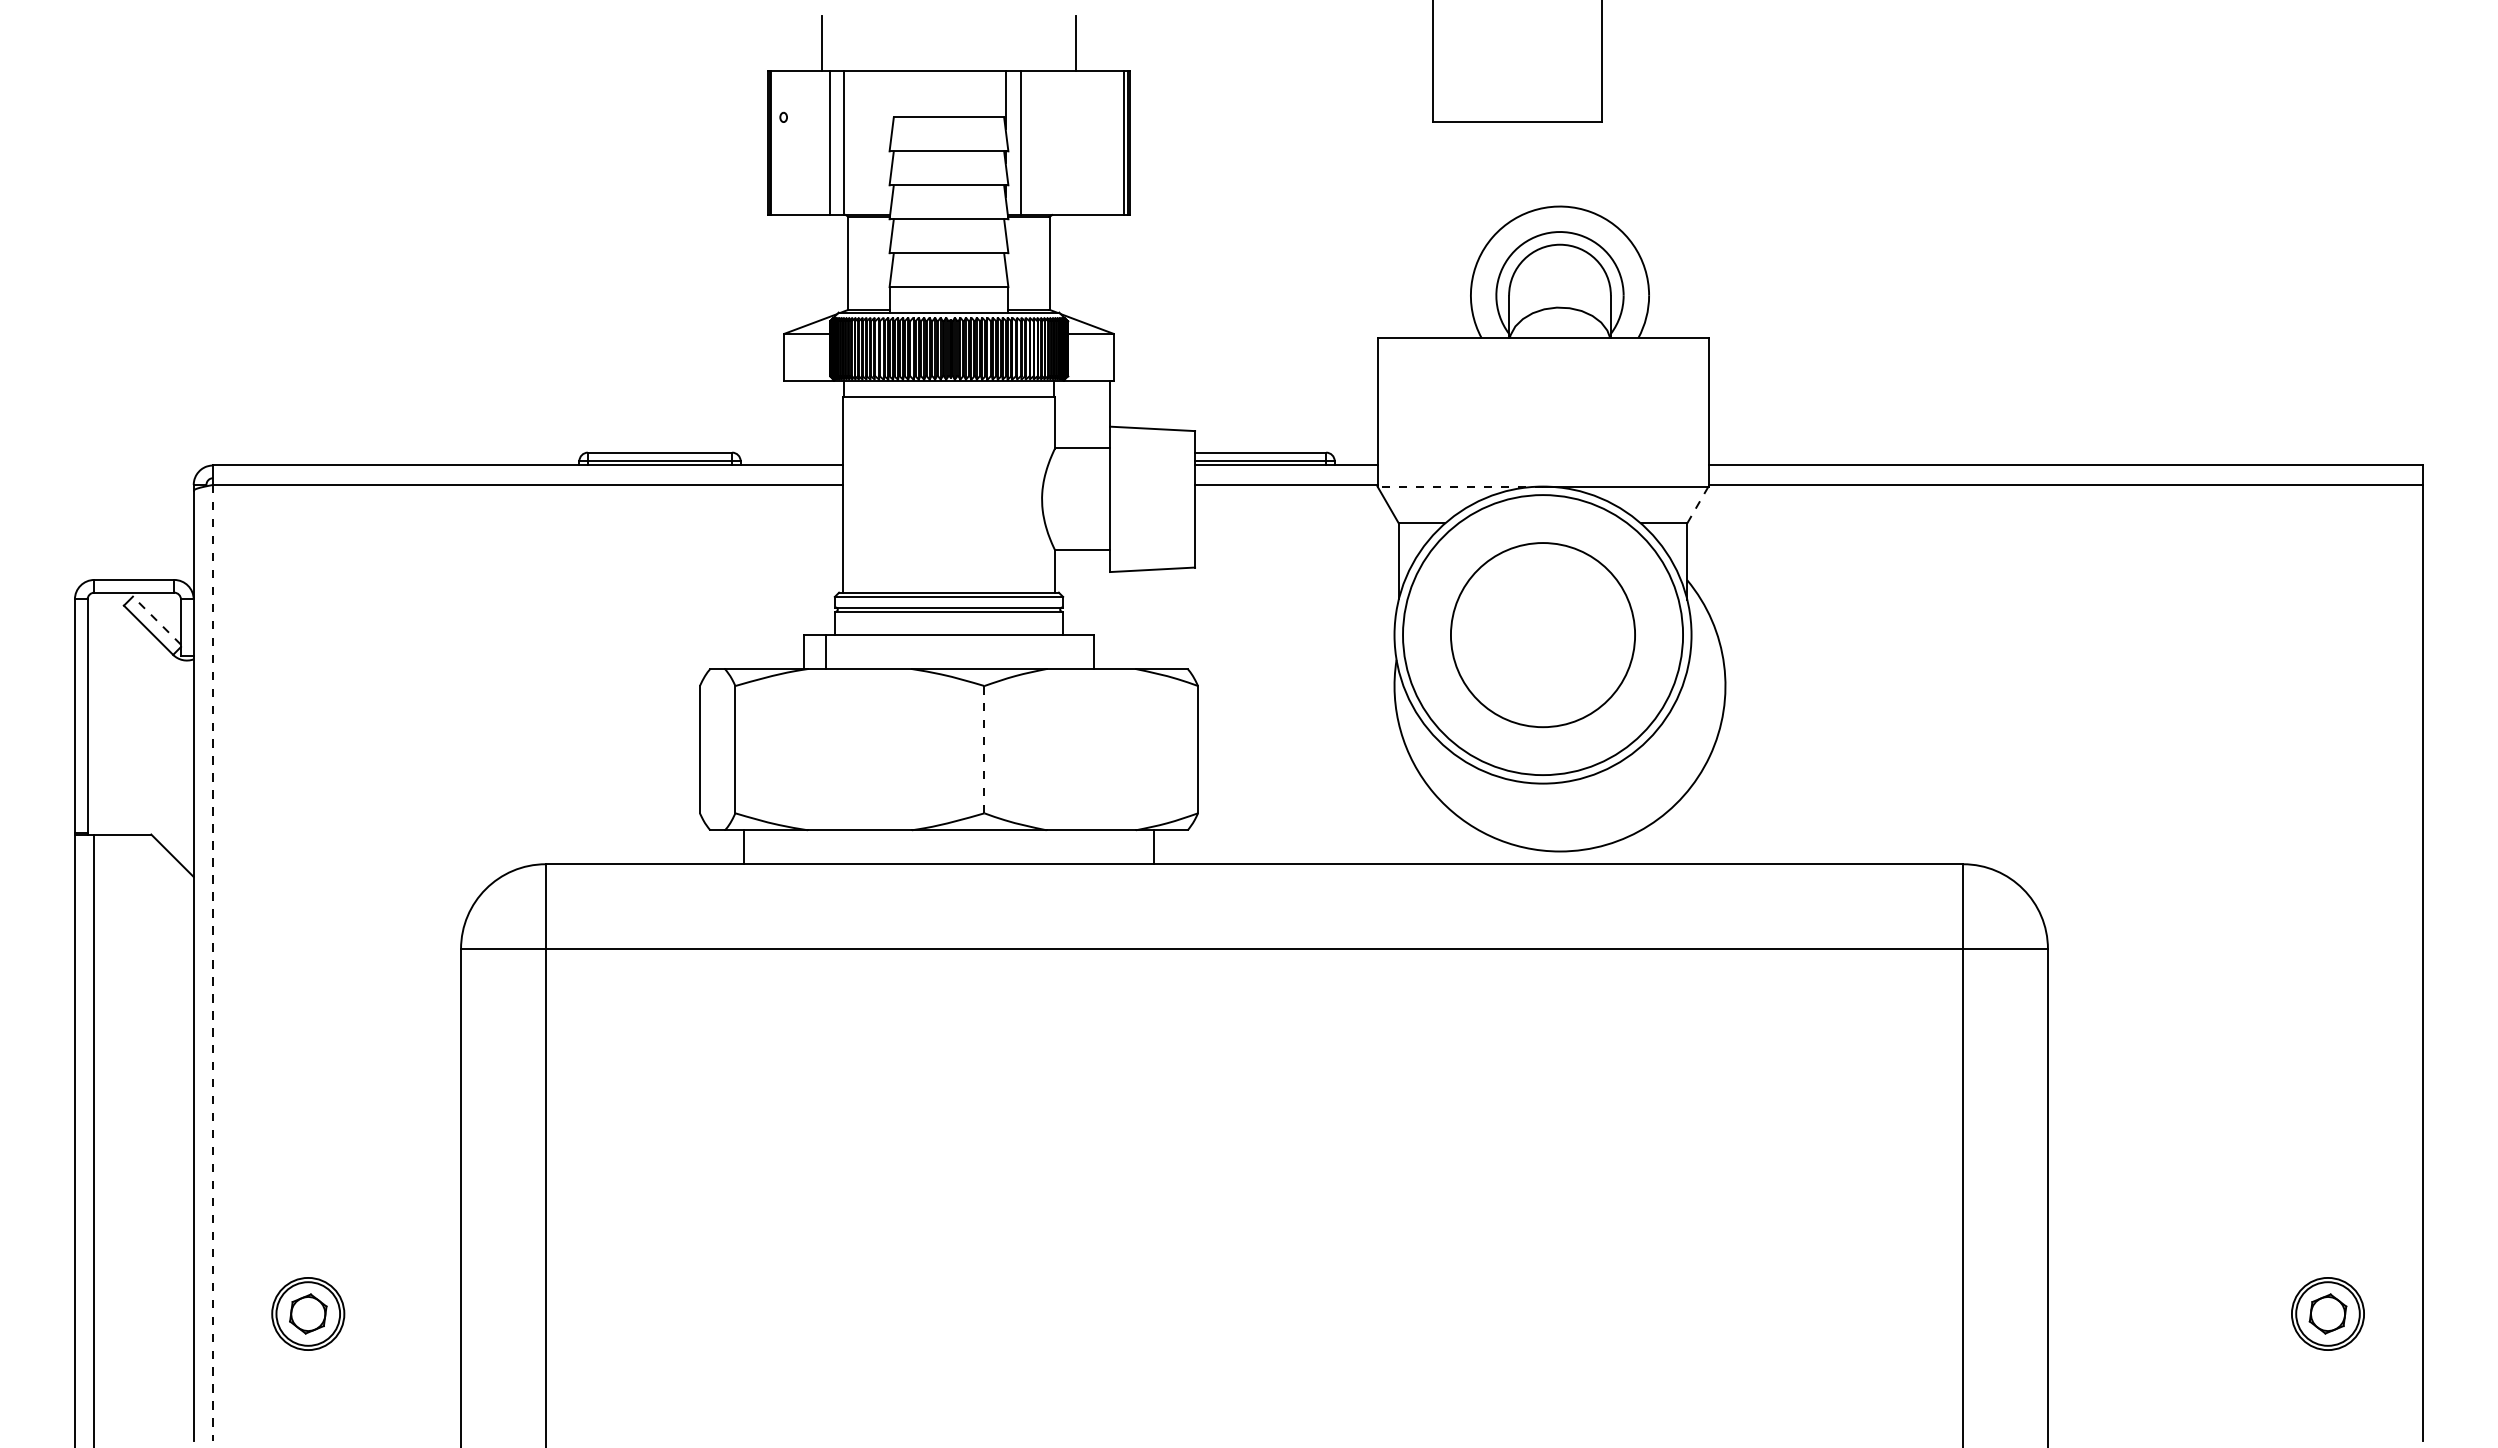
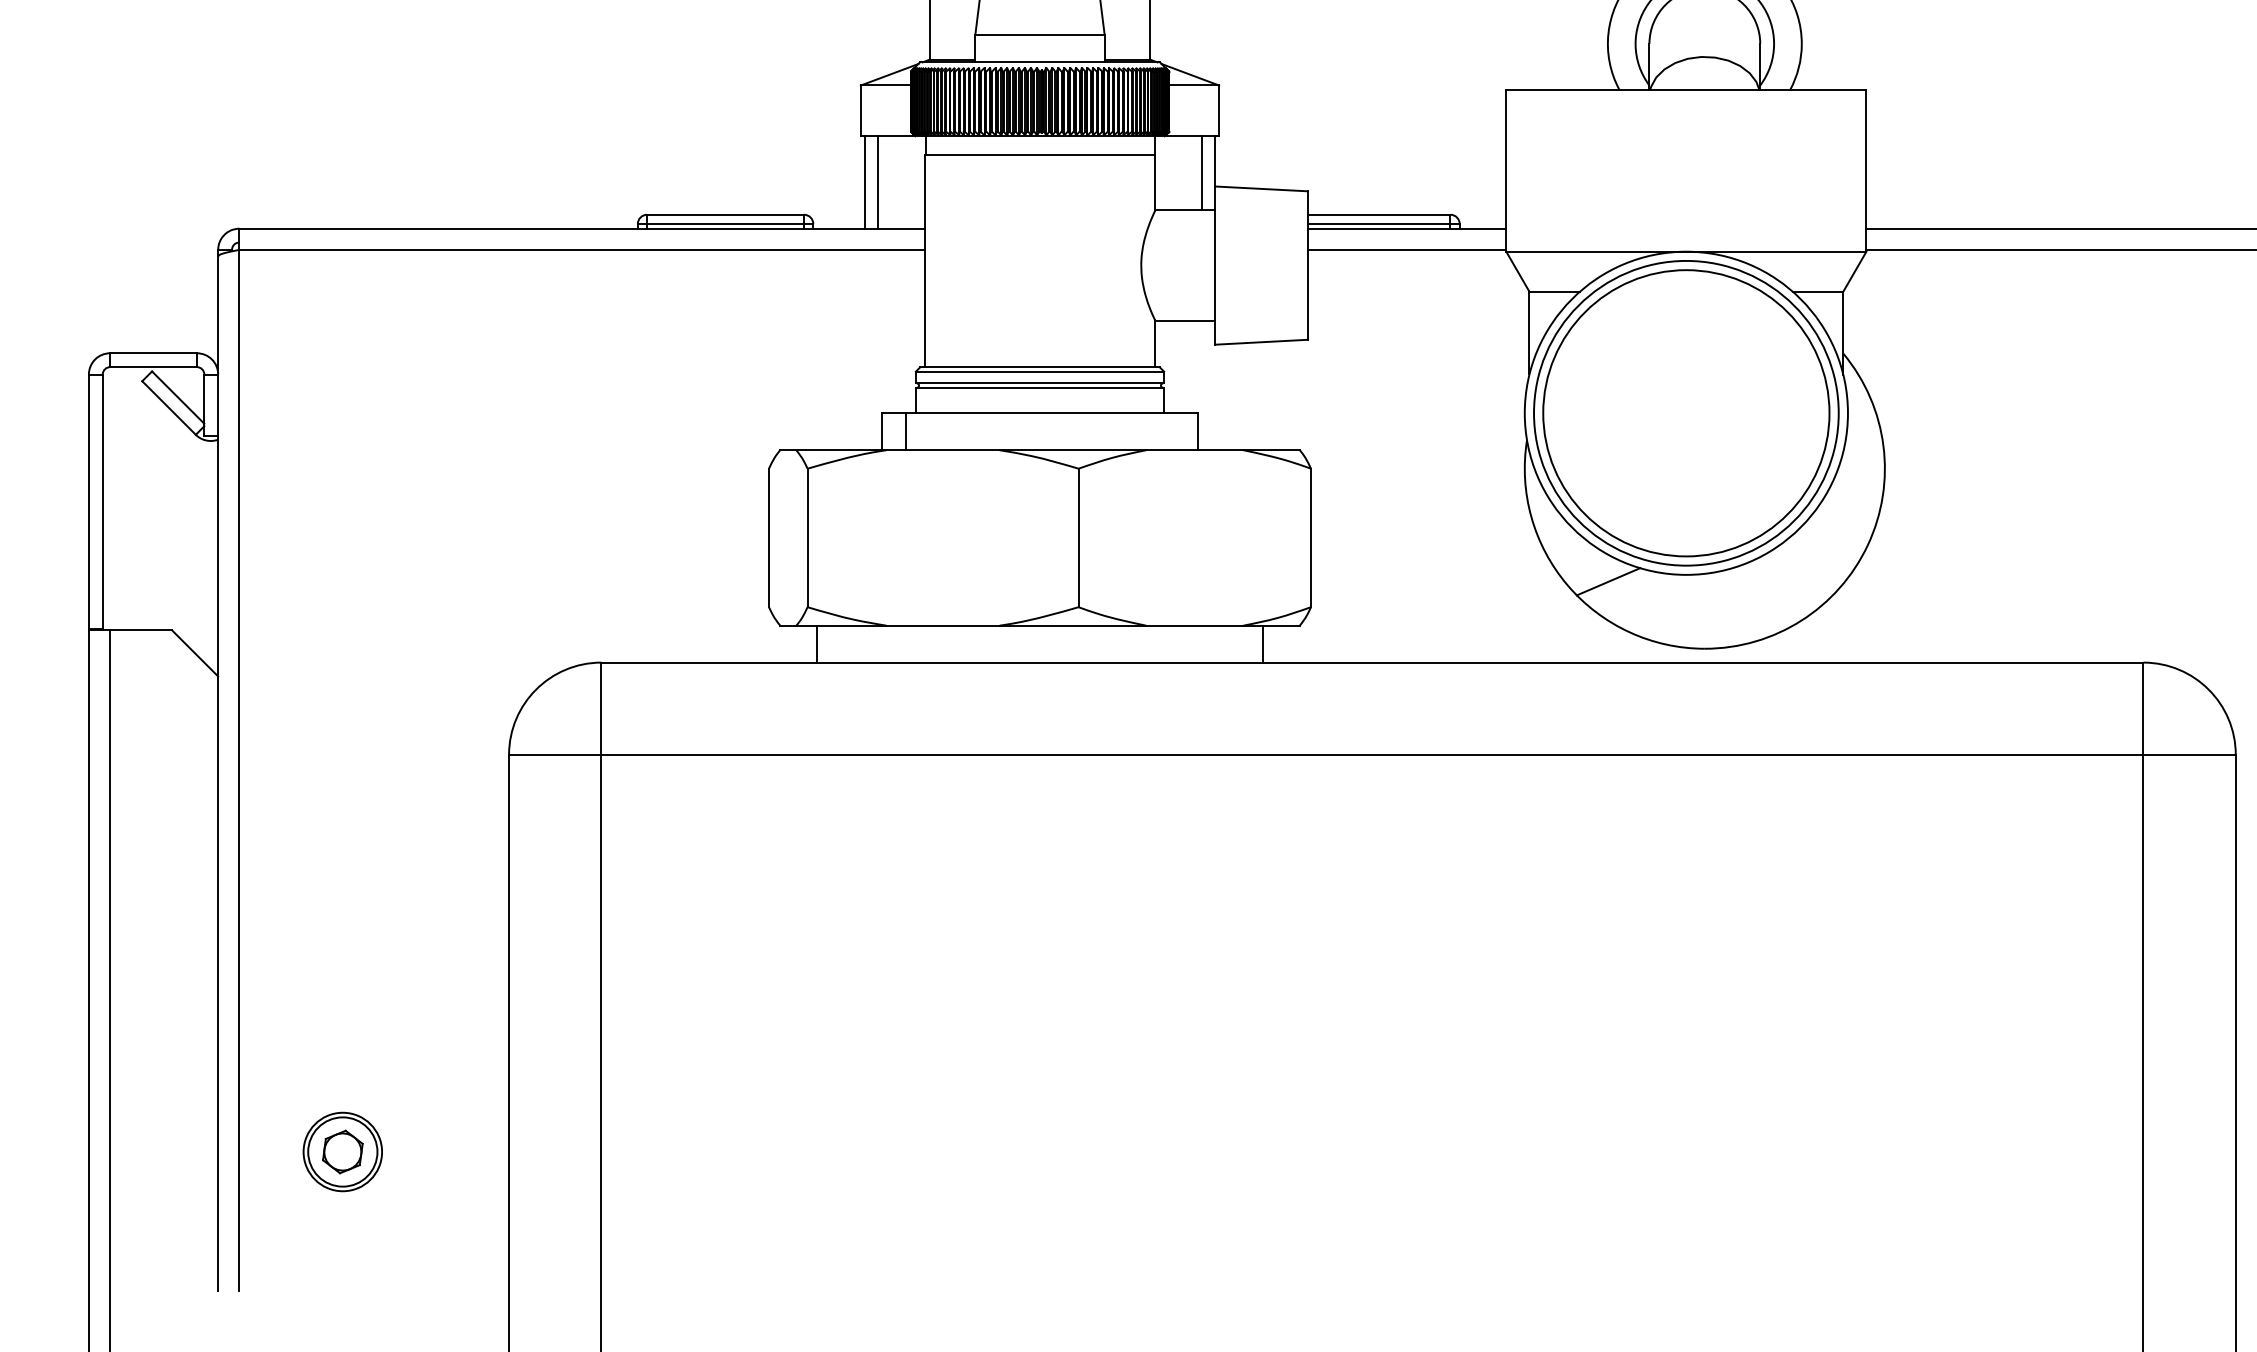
line: (1097, 414) -> (1201, 173), added
line: (787, 422) -> (864, 181), added
line: (800, 422) -> (878, 181), added
line: (1460, 486) -> (1596, 251), dashed -> solid
line: (1698, 504) -> (1855, 271), dashed -> solid
line: (156, 620) -> (177, 397), dashed -> solid
circle: (1542, 634) -> (1685, 412), size x1.43
line: (984, 749) -> (1078, 537), dashed -> solid
line: (1471, 789) -> (1608, 581), added
line: (213, 963) -> (239, 770), dashed -> solid

